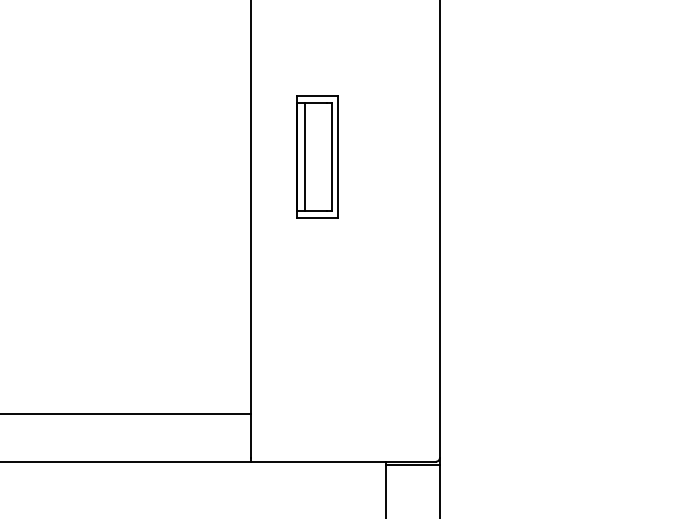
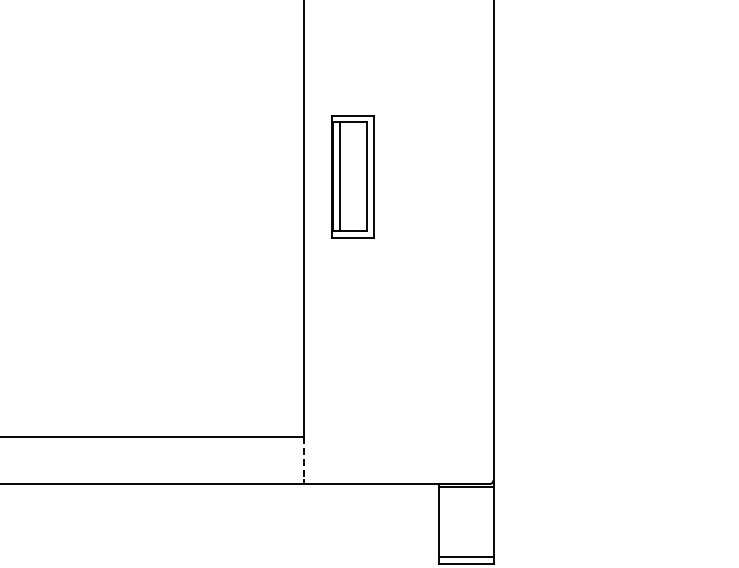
part: (316, 157) -> (352, 176), moved
line: (250, 436) -> (304, 458), solid -> dashed

